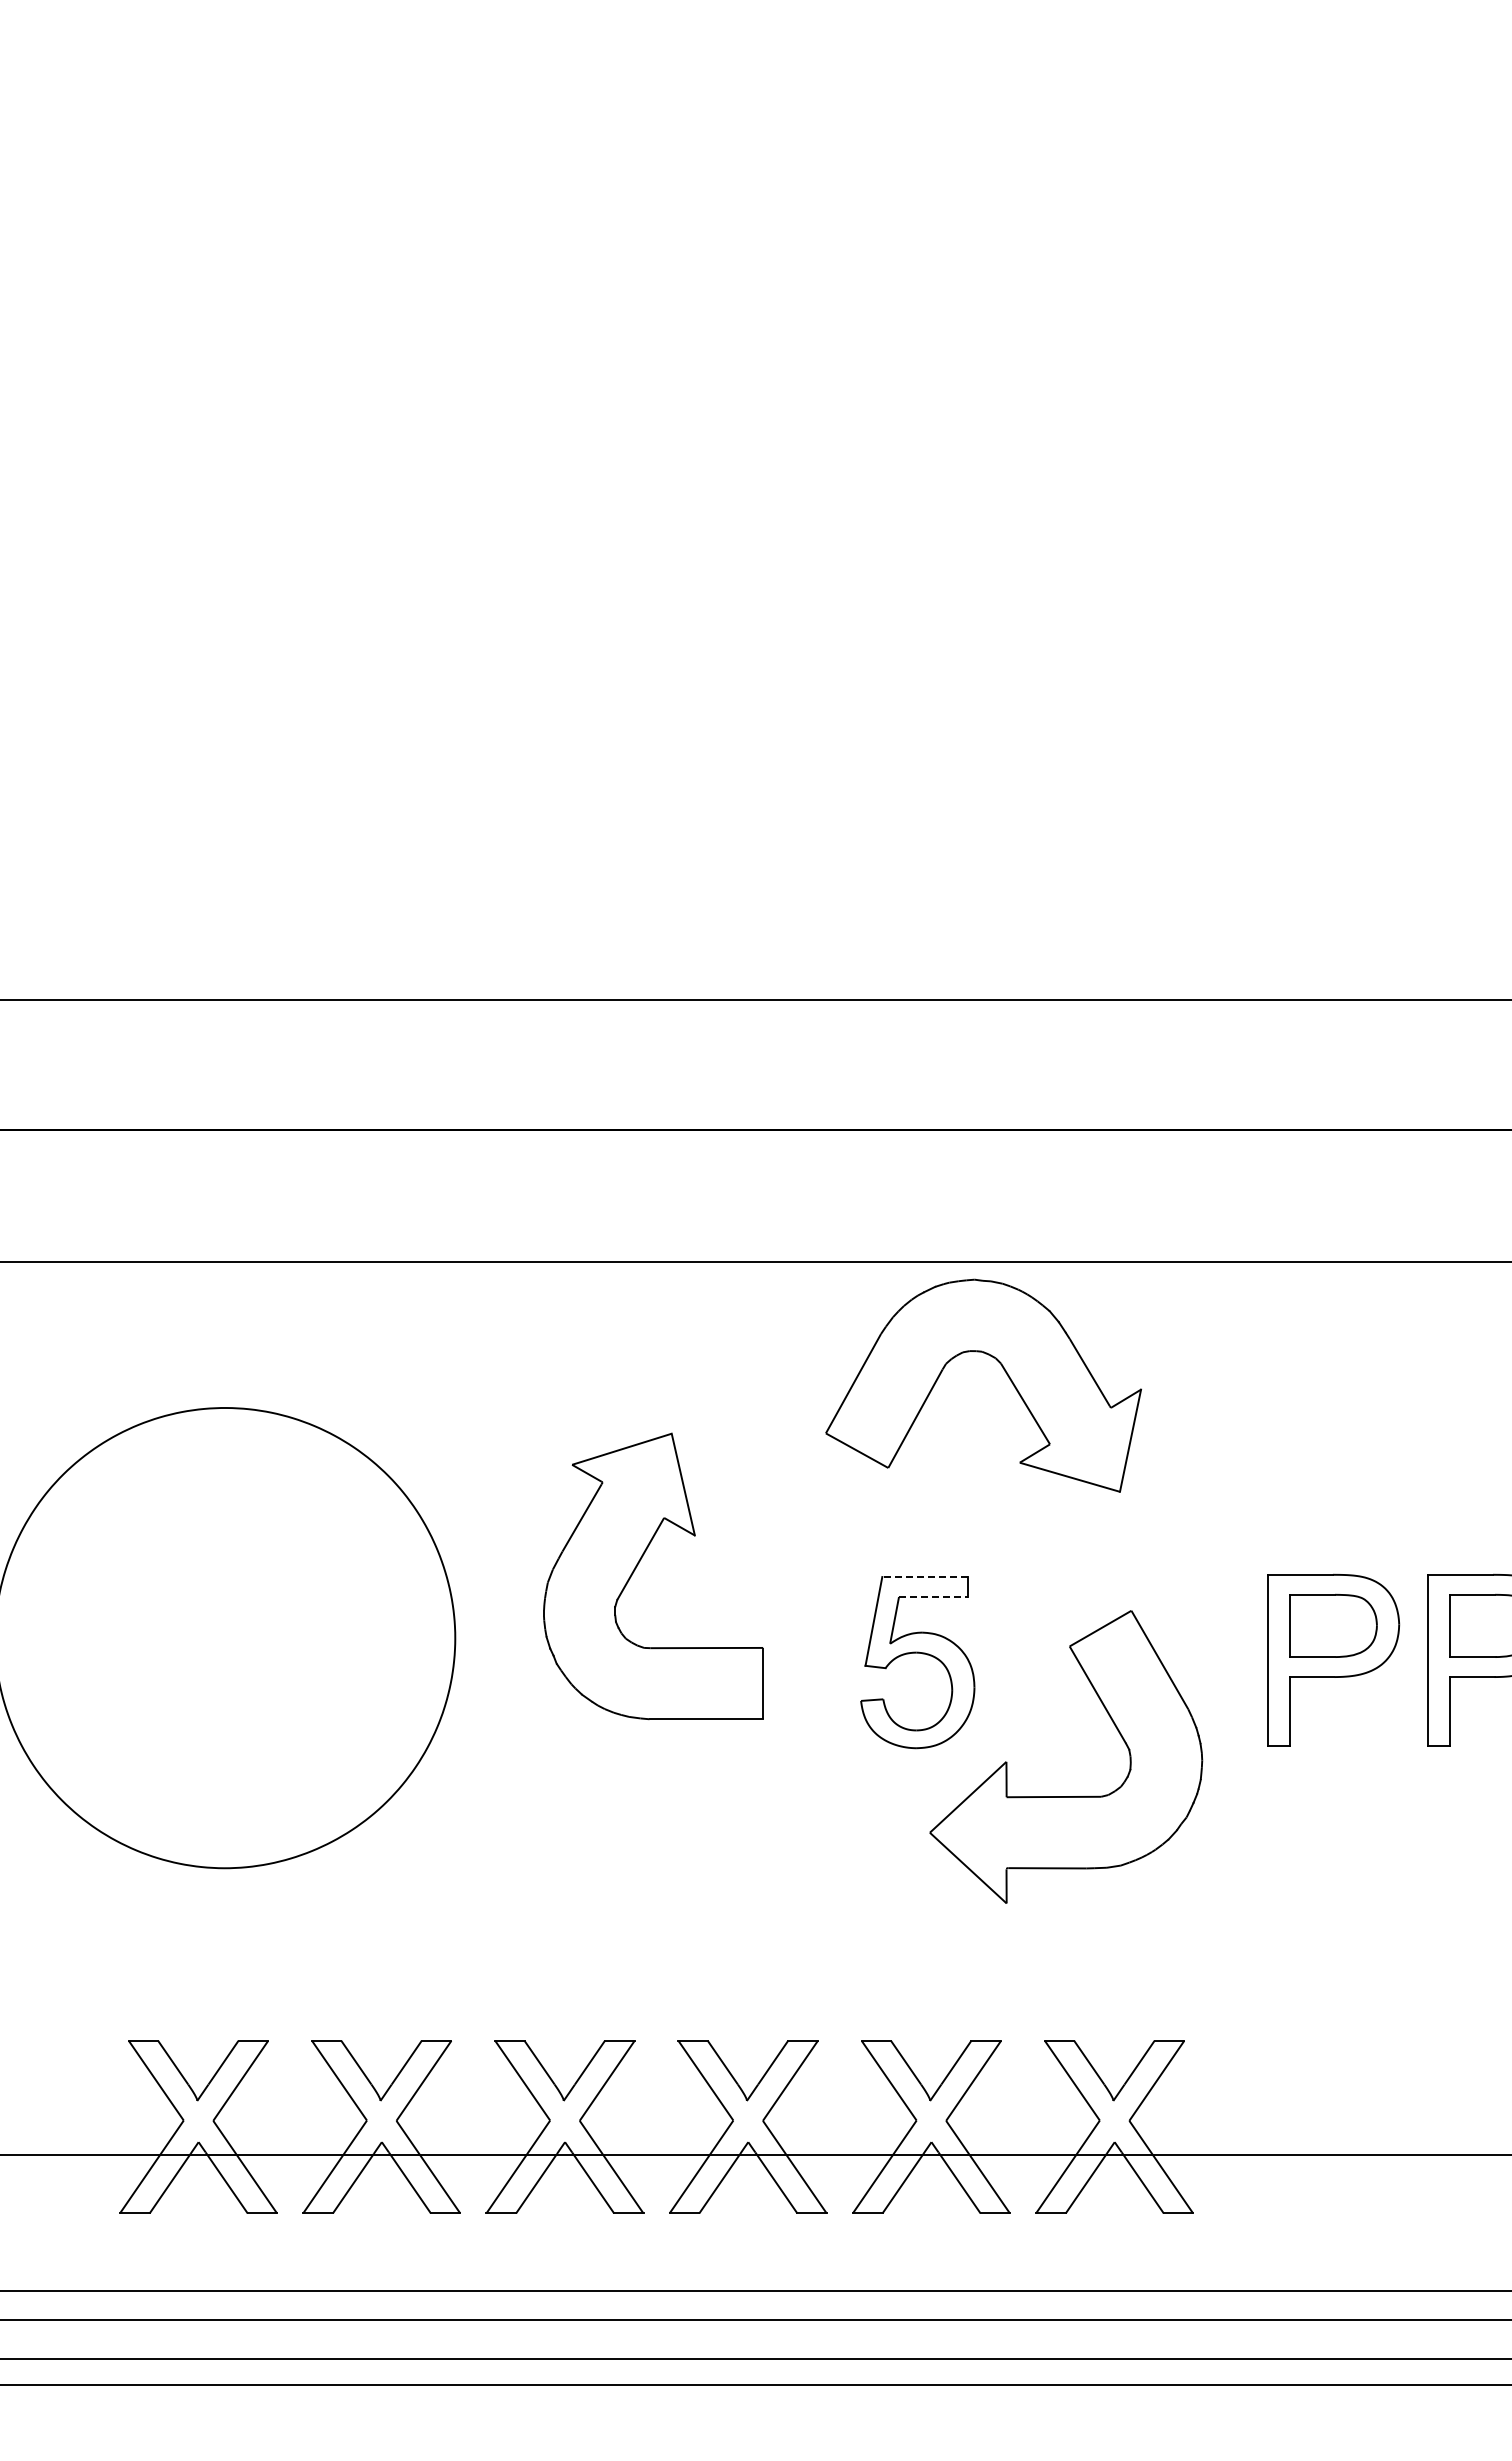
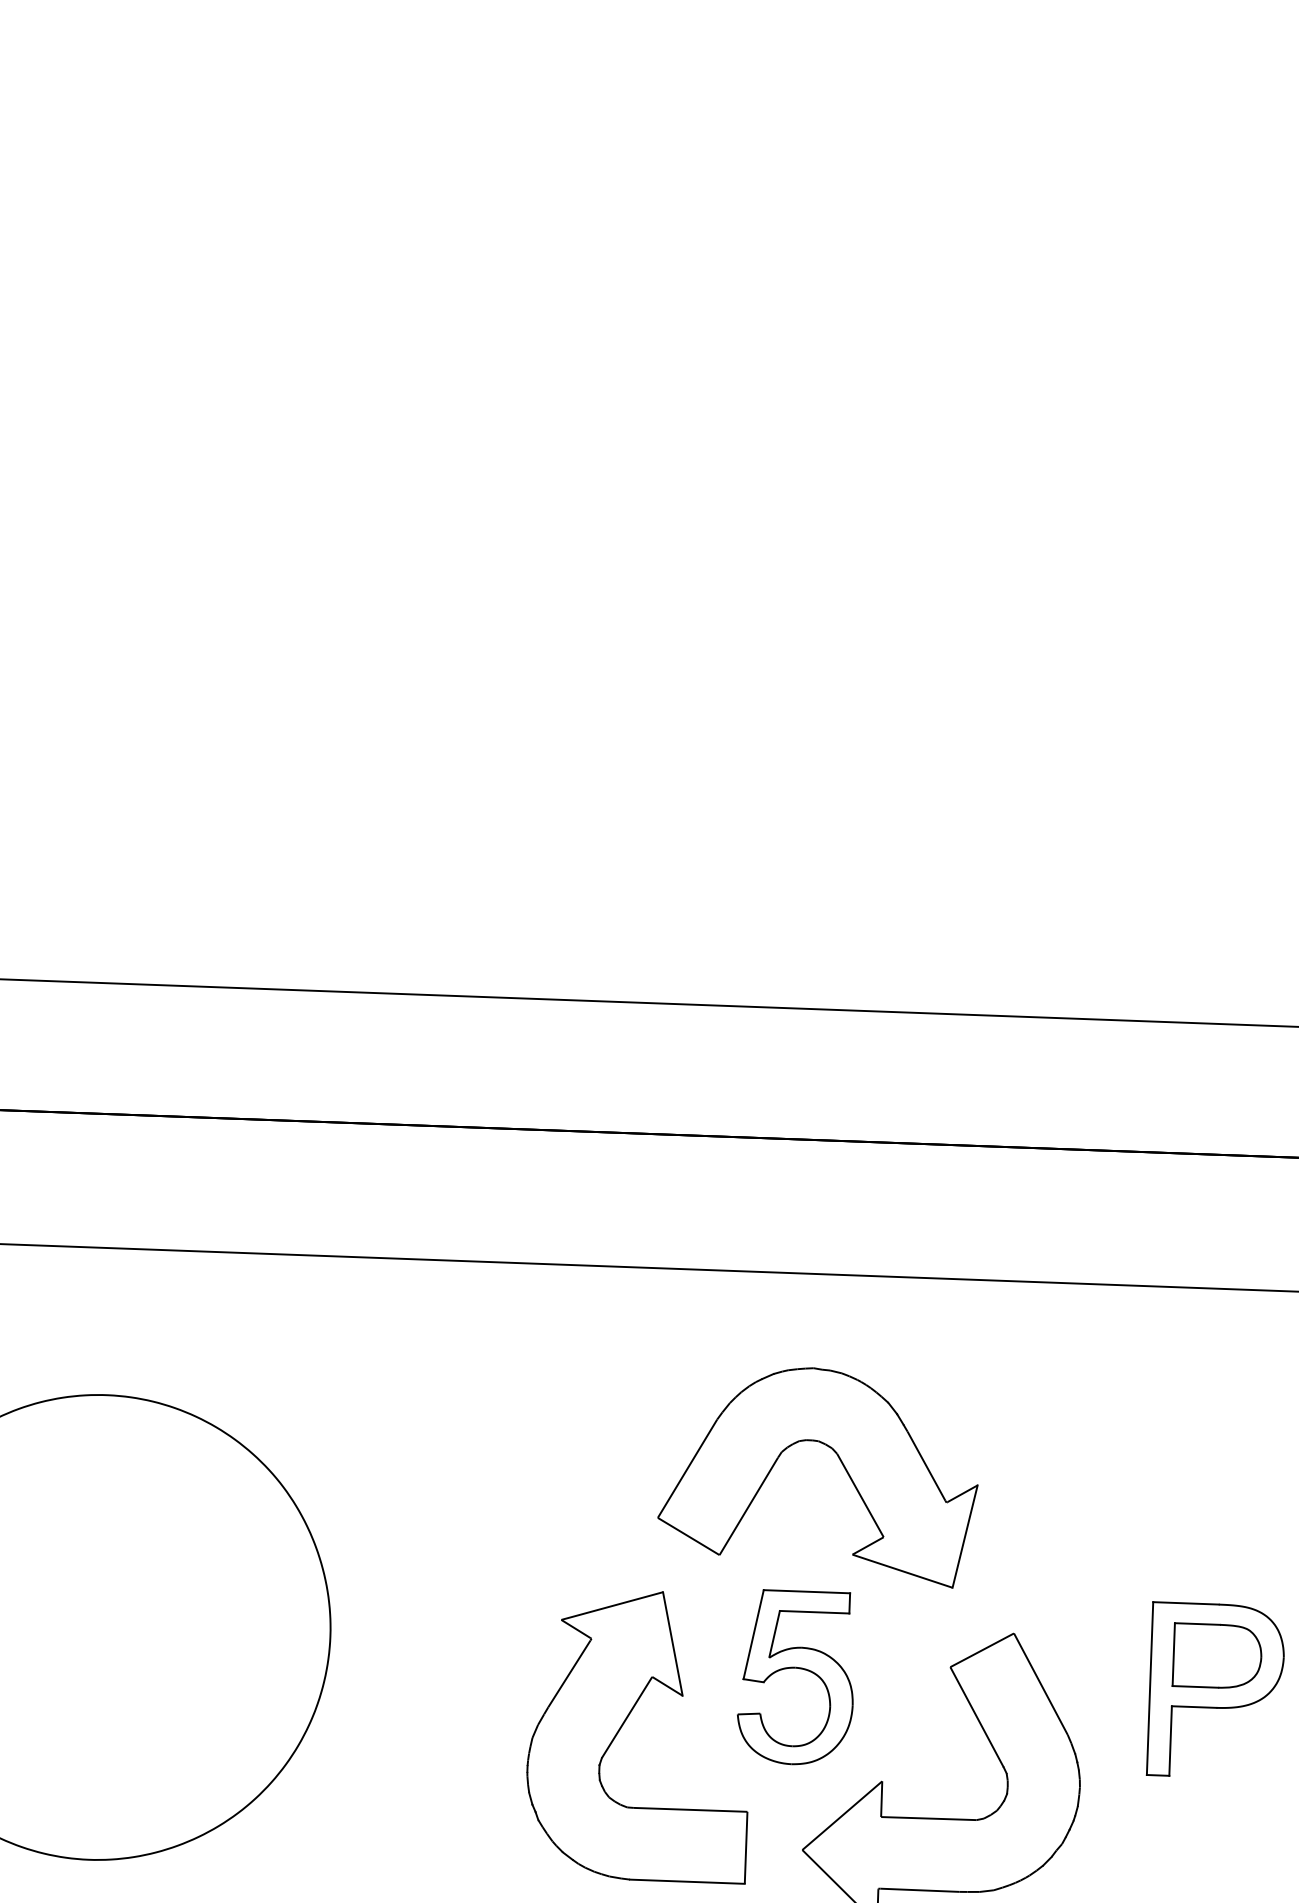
part: (1005, 1373) -> (841, 1464), moved
part: (636, 1568) -> (622, 1726), moved
line: (925, 1577) -> (807, 1592), dashed -> solid
line: (933, 1597) -> (814, 1612), dashed -> solid

